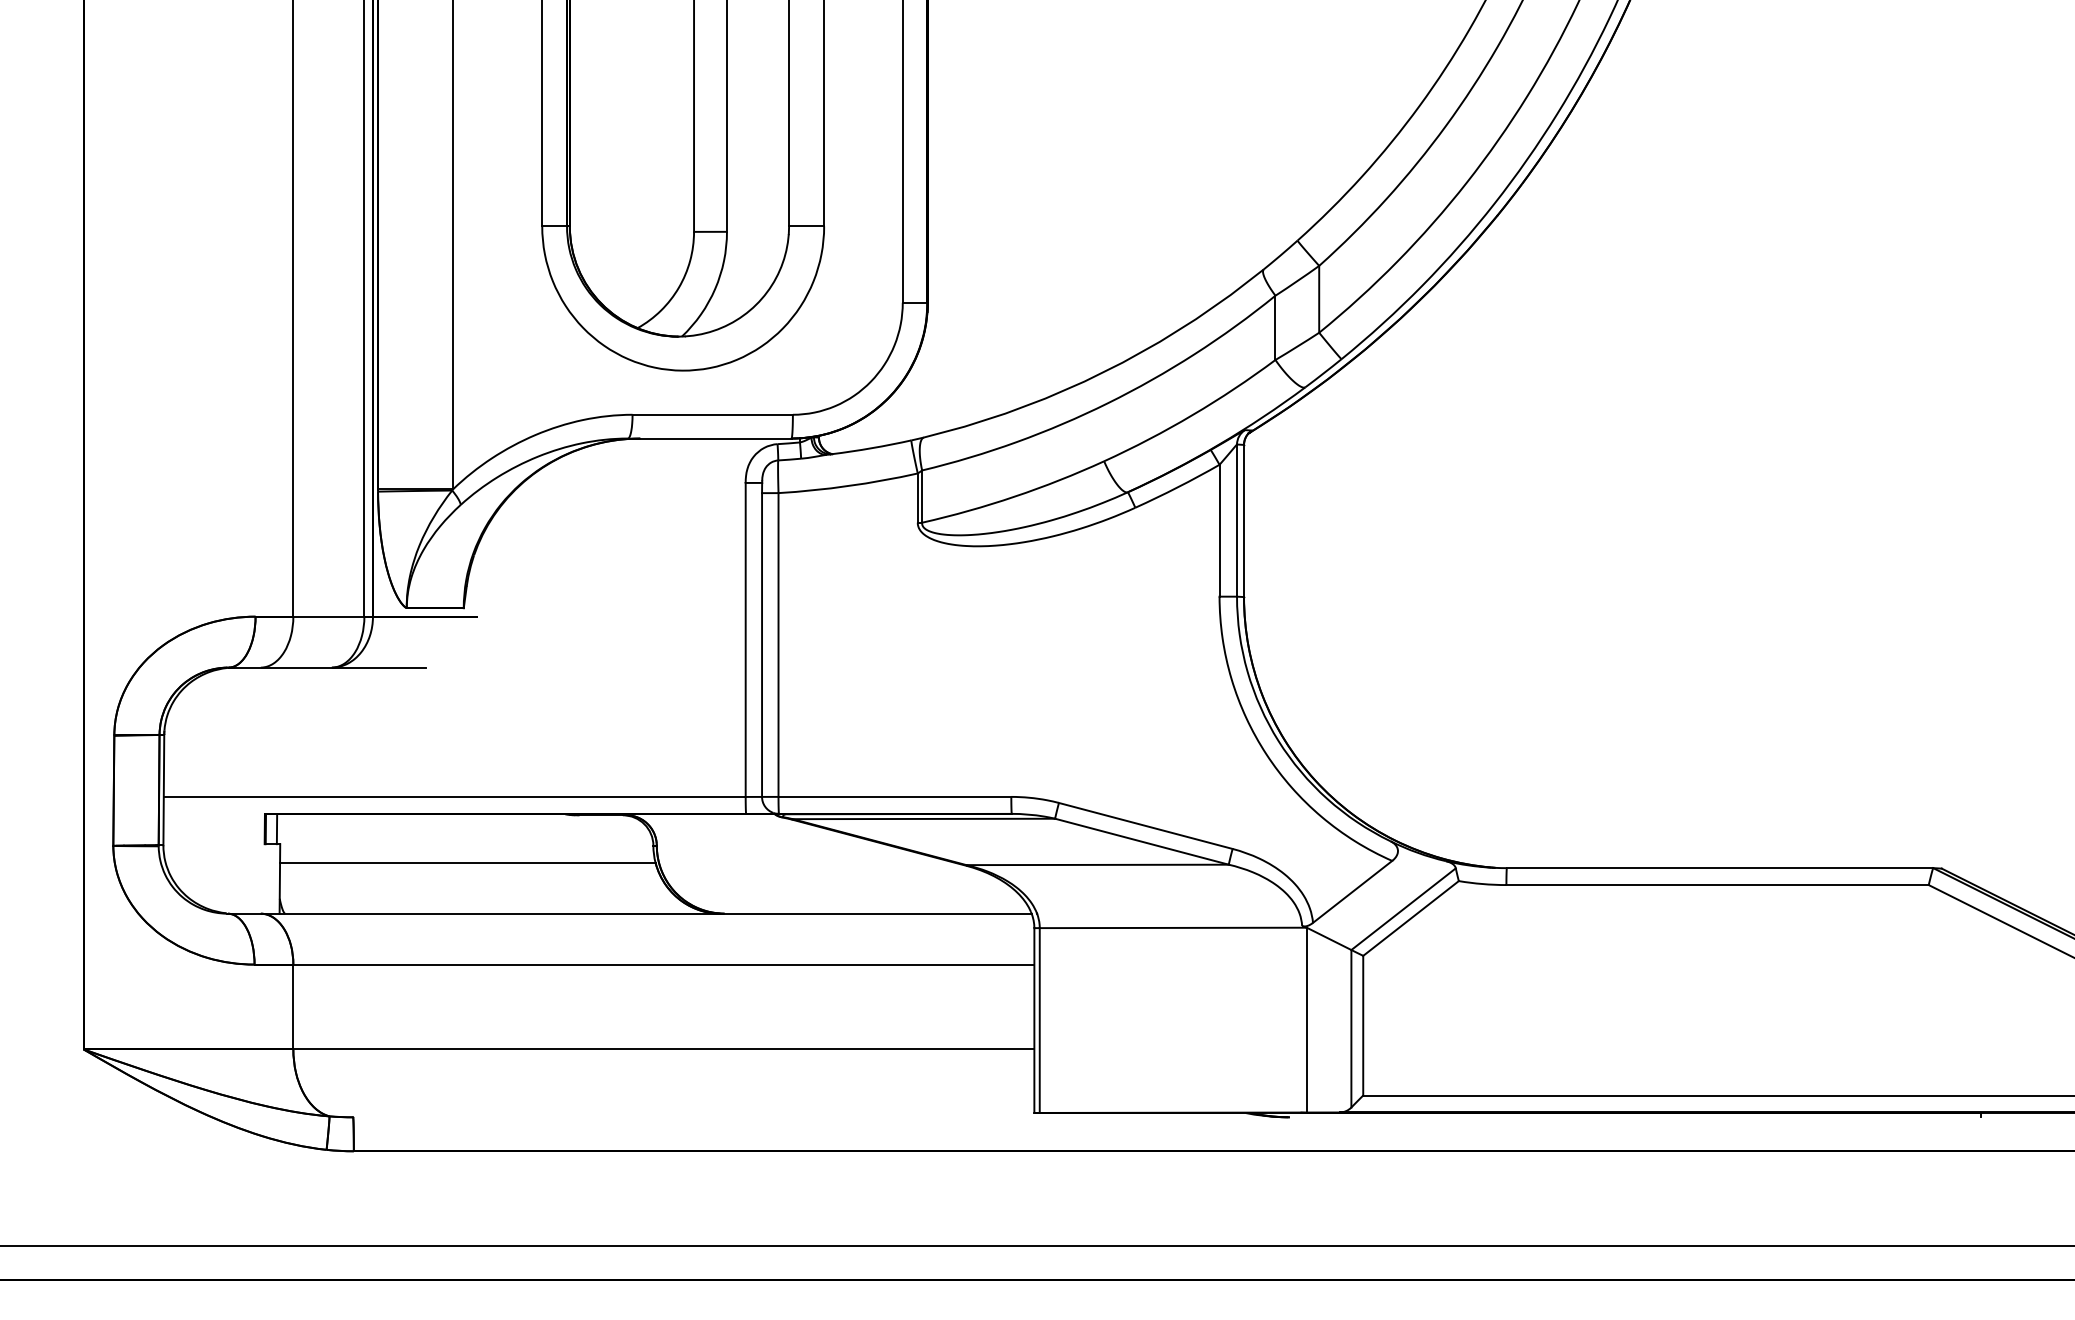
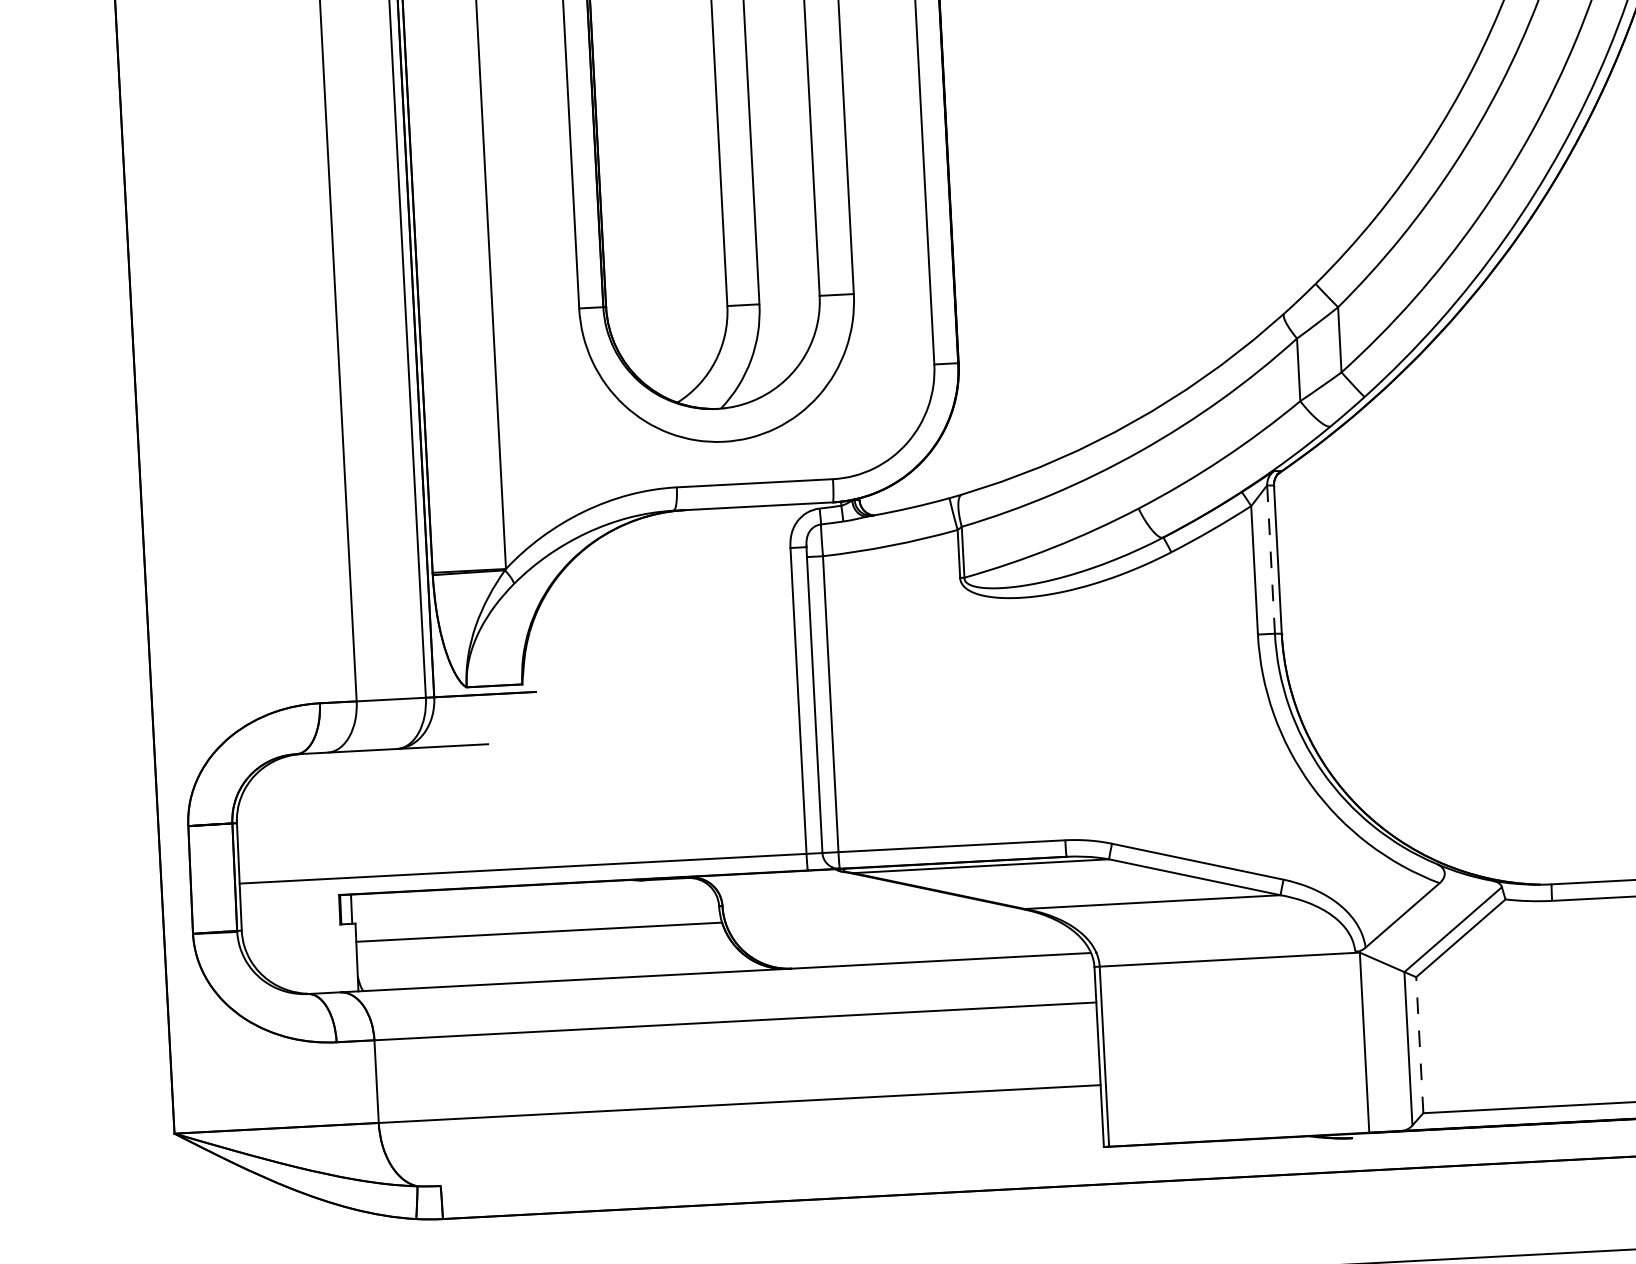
line: (1237, 521) -> (1271, 560), solid -> dashed
line: (1363, 1025) -> (1420, 1044), solid -> dashed

